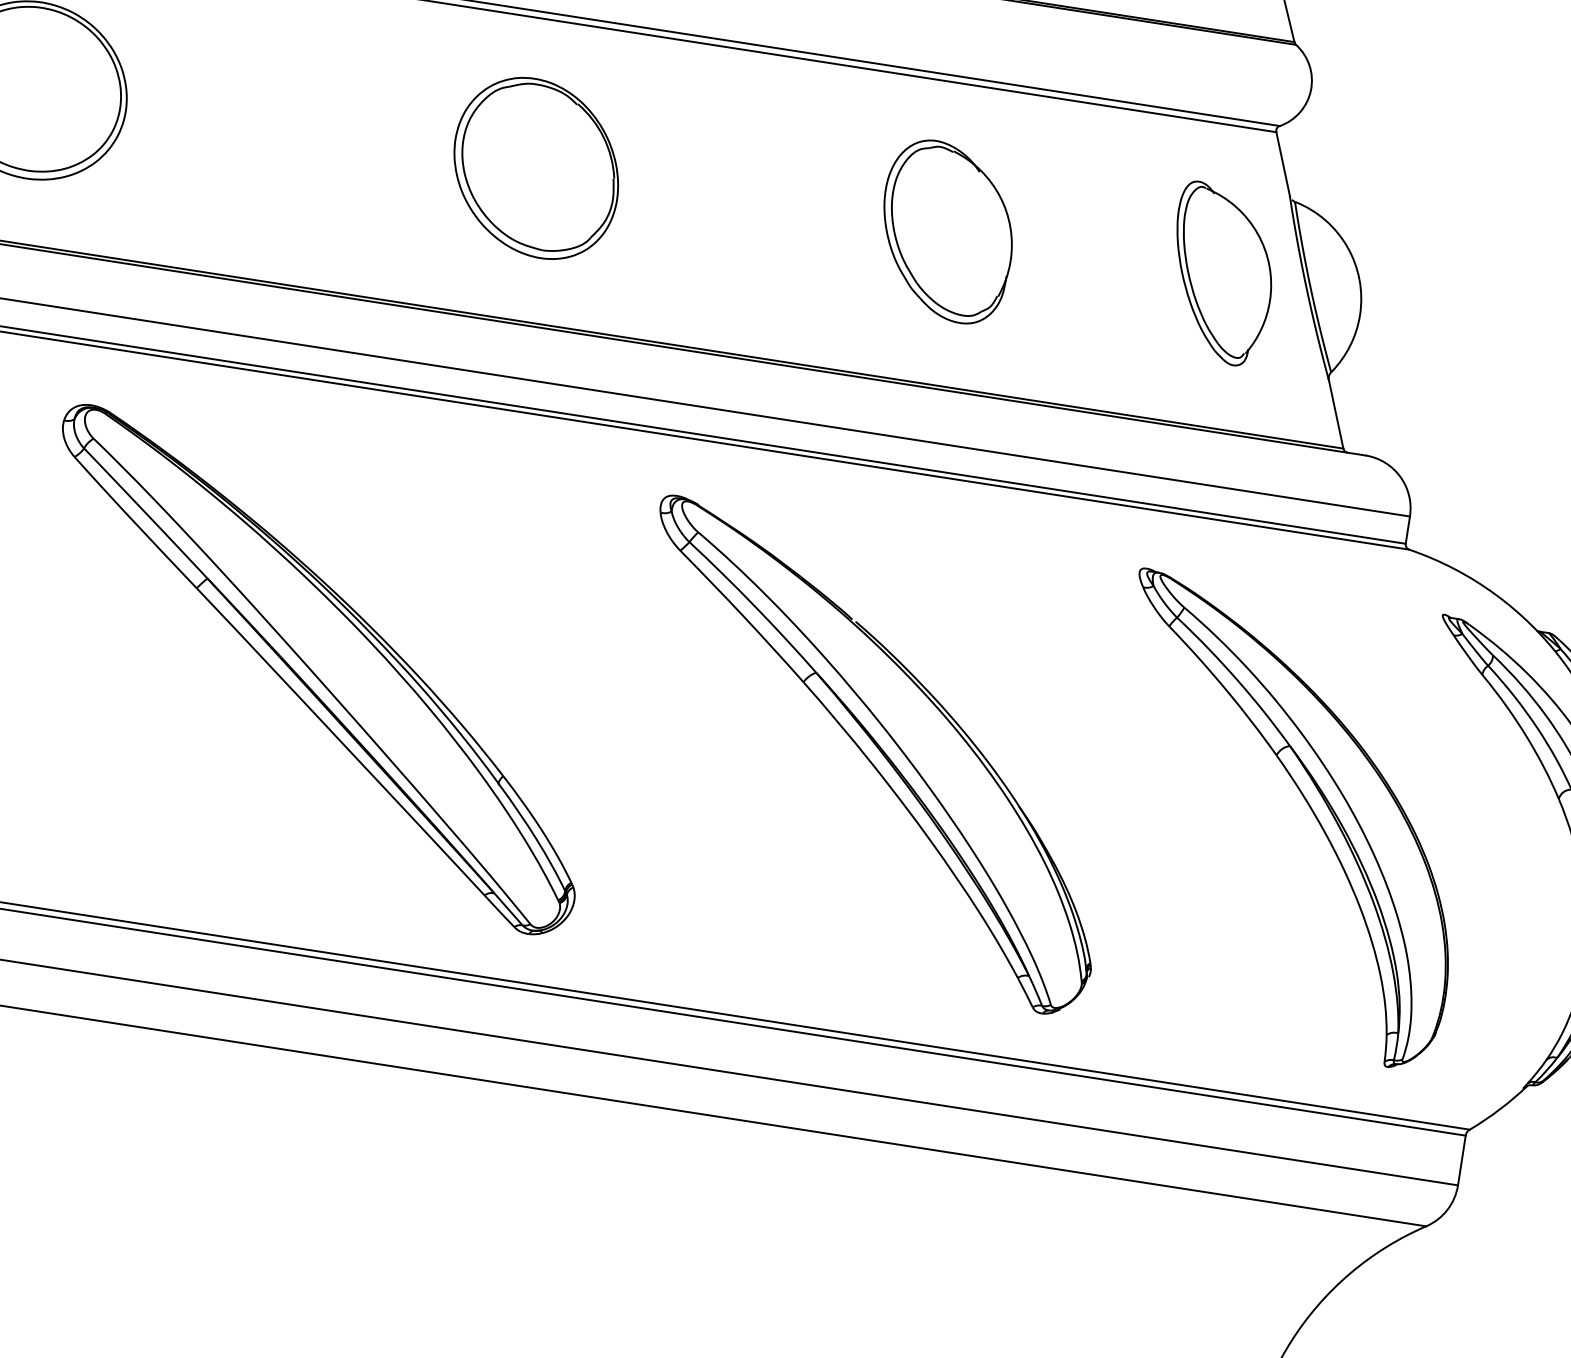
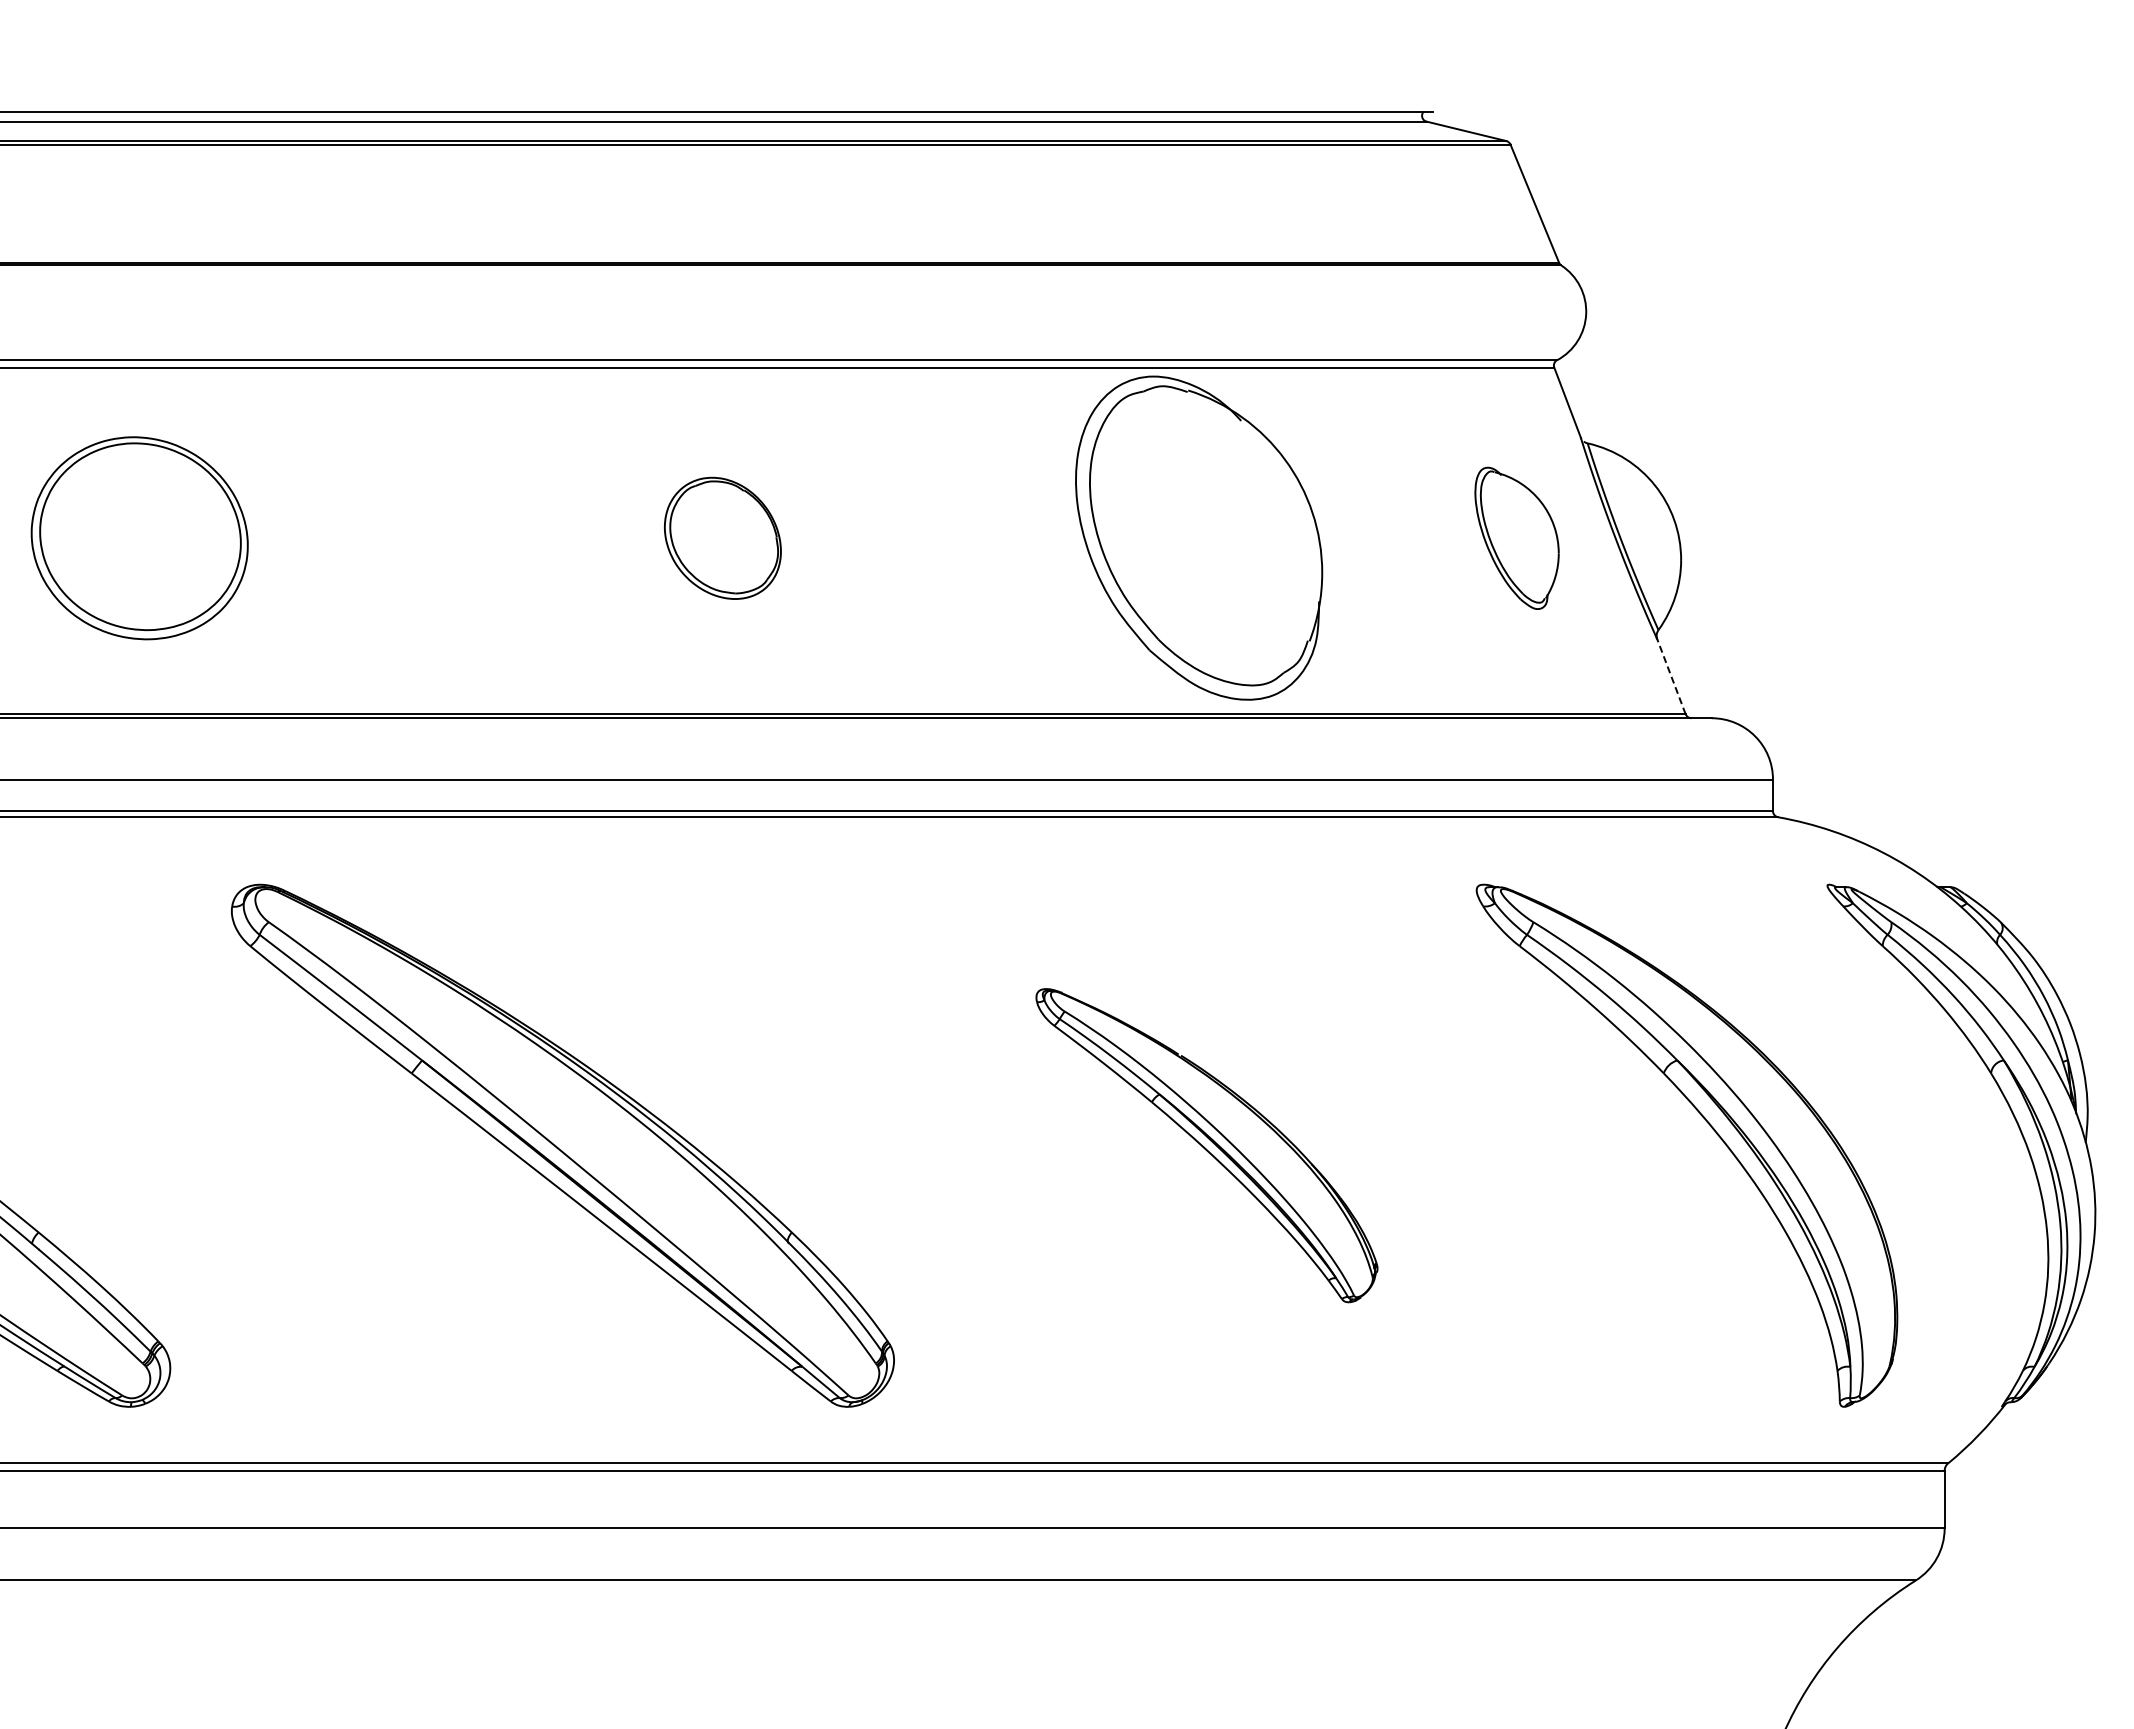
part: (536, 168) -> (722, 538), size x0.6
part: (946, 231) -> (1198, 538), size x1.6
part: (1220, 274) -> (1516, 538), size x0.7
line: (1336, 414) -> (1671, 676), solid -> dashed
part: (872, 756) -> (1206, 1145), size x0.6

